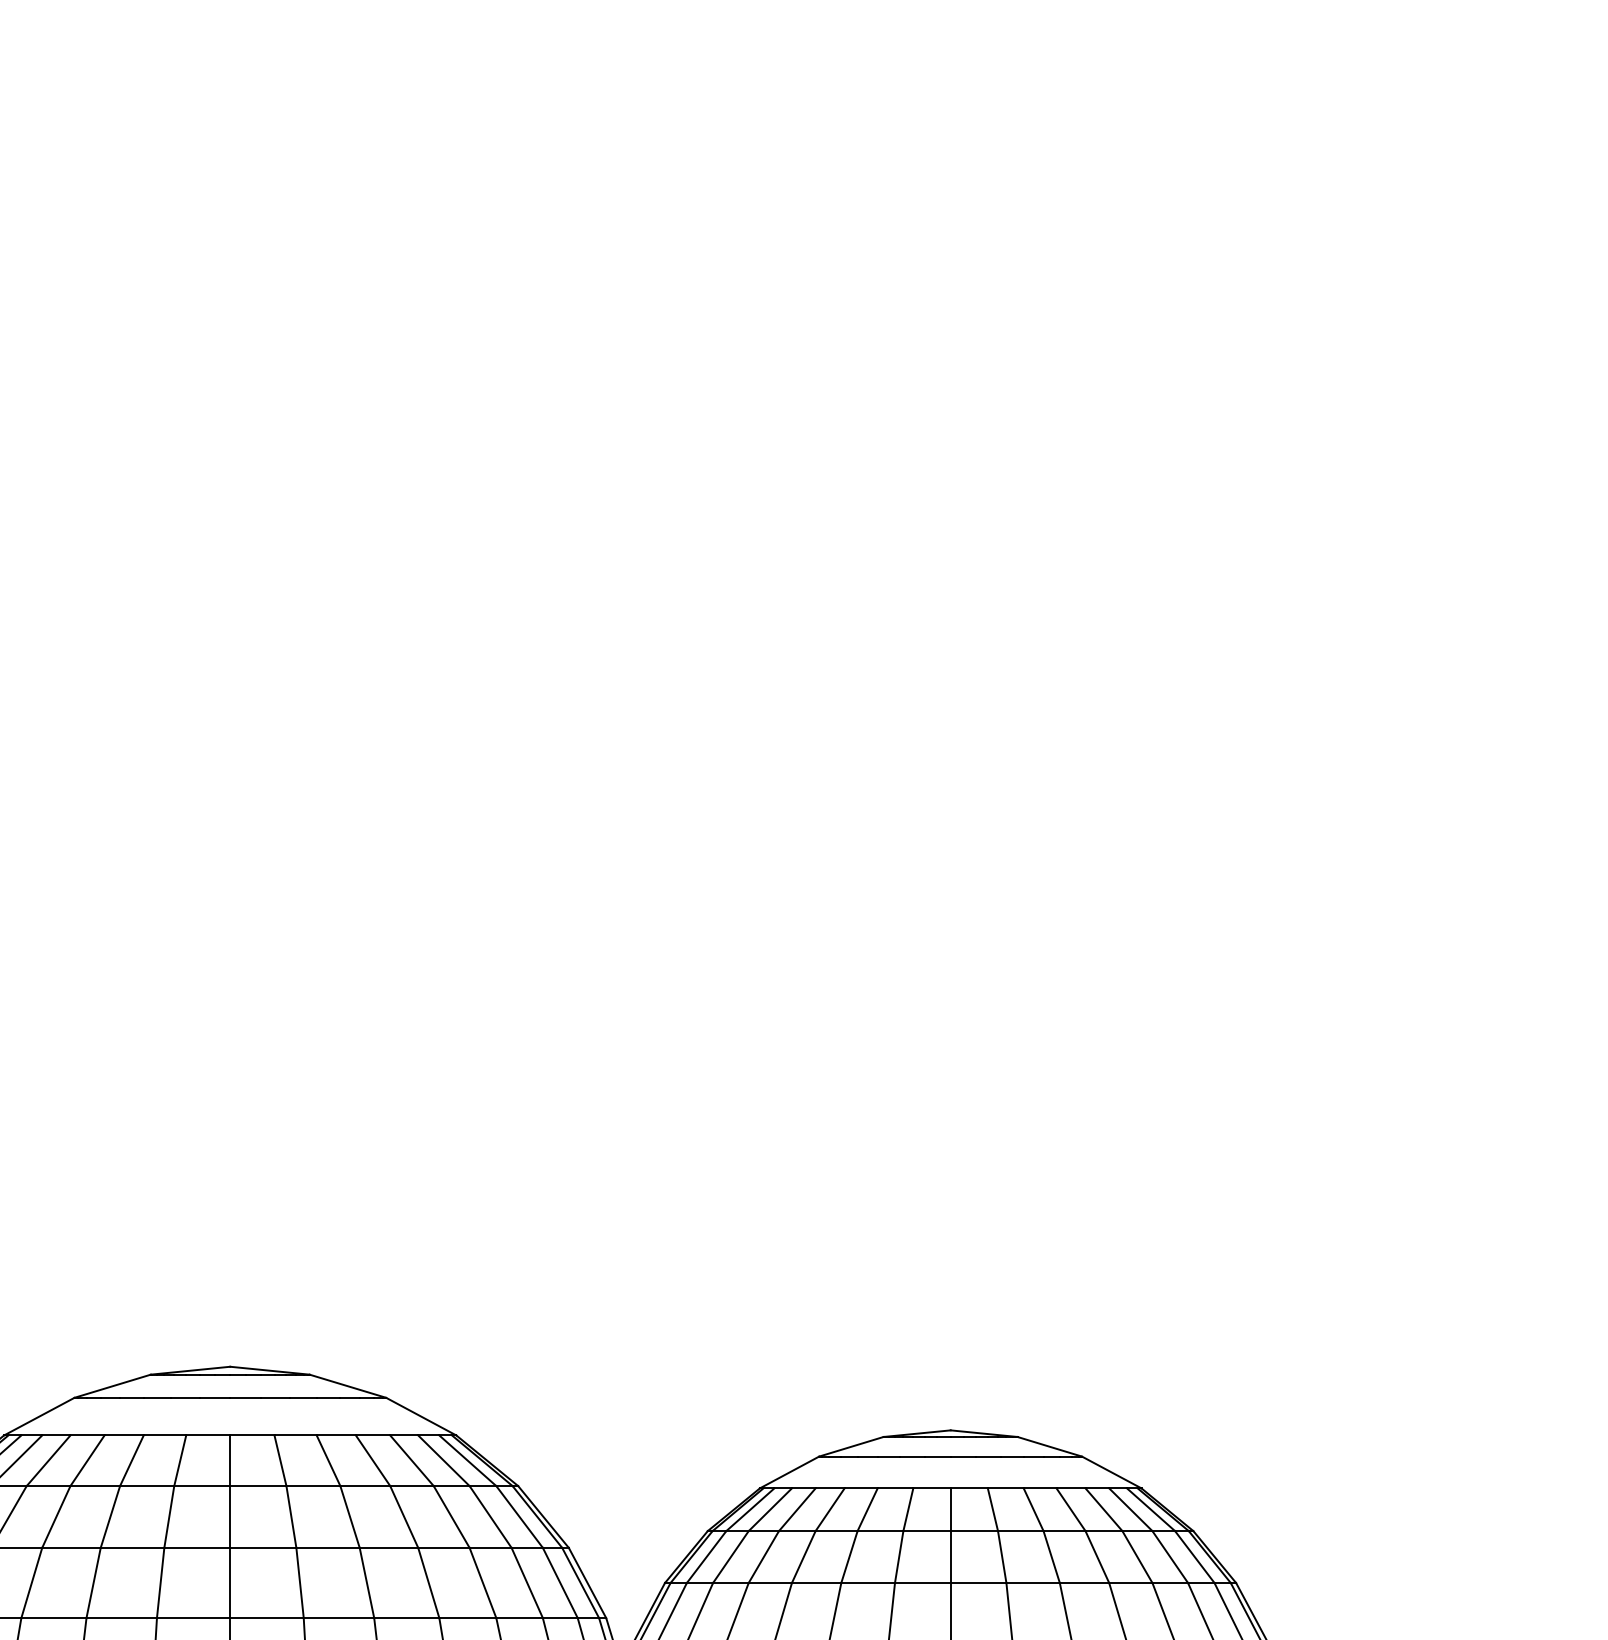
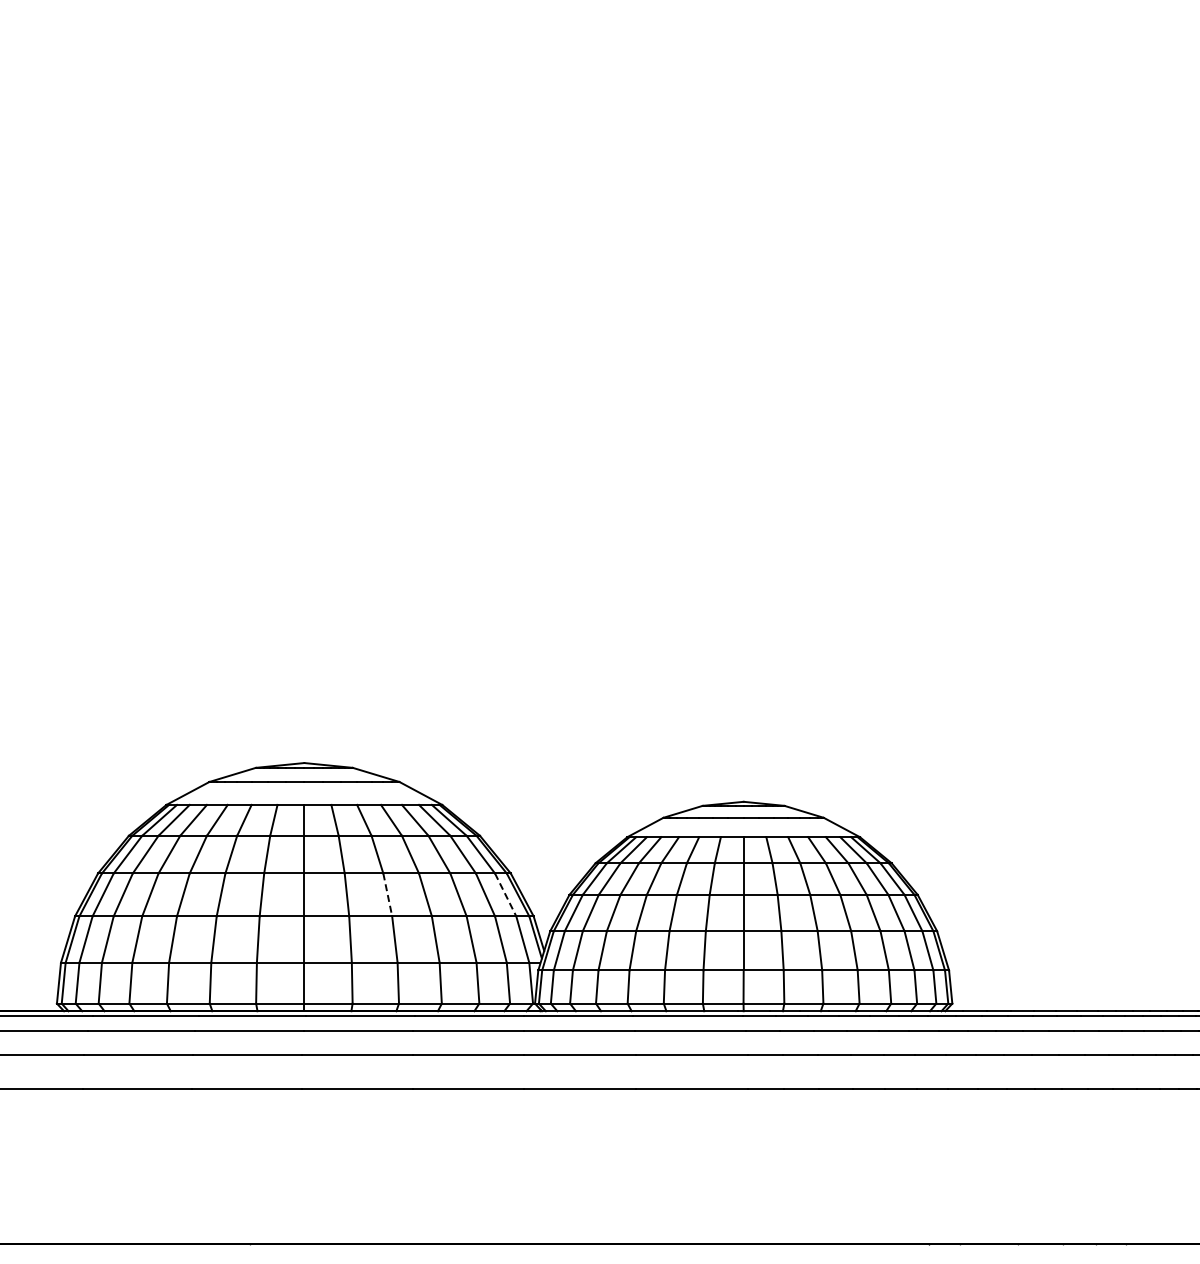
line: (366, 1582) -> (387, 894), solid -> dashed
line: (560, 1582) -> (505, 894), solid -> dashed

